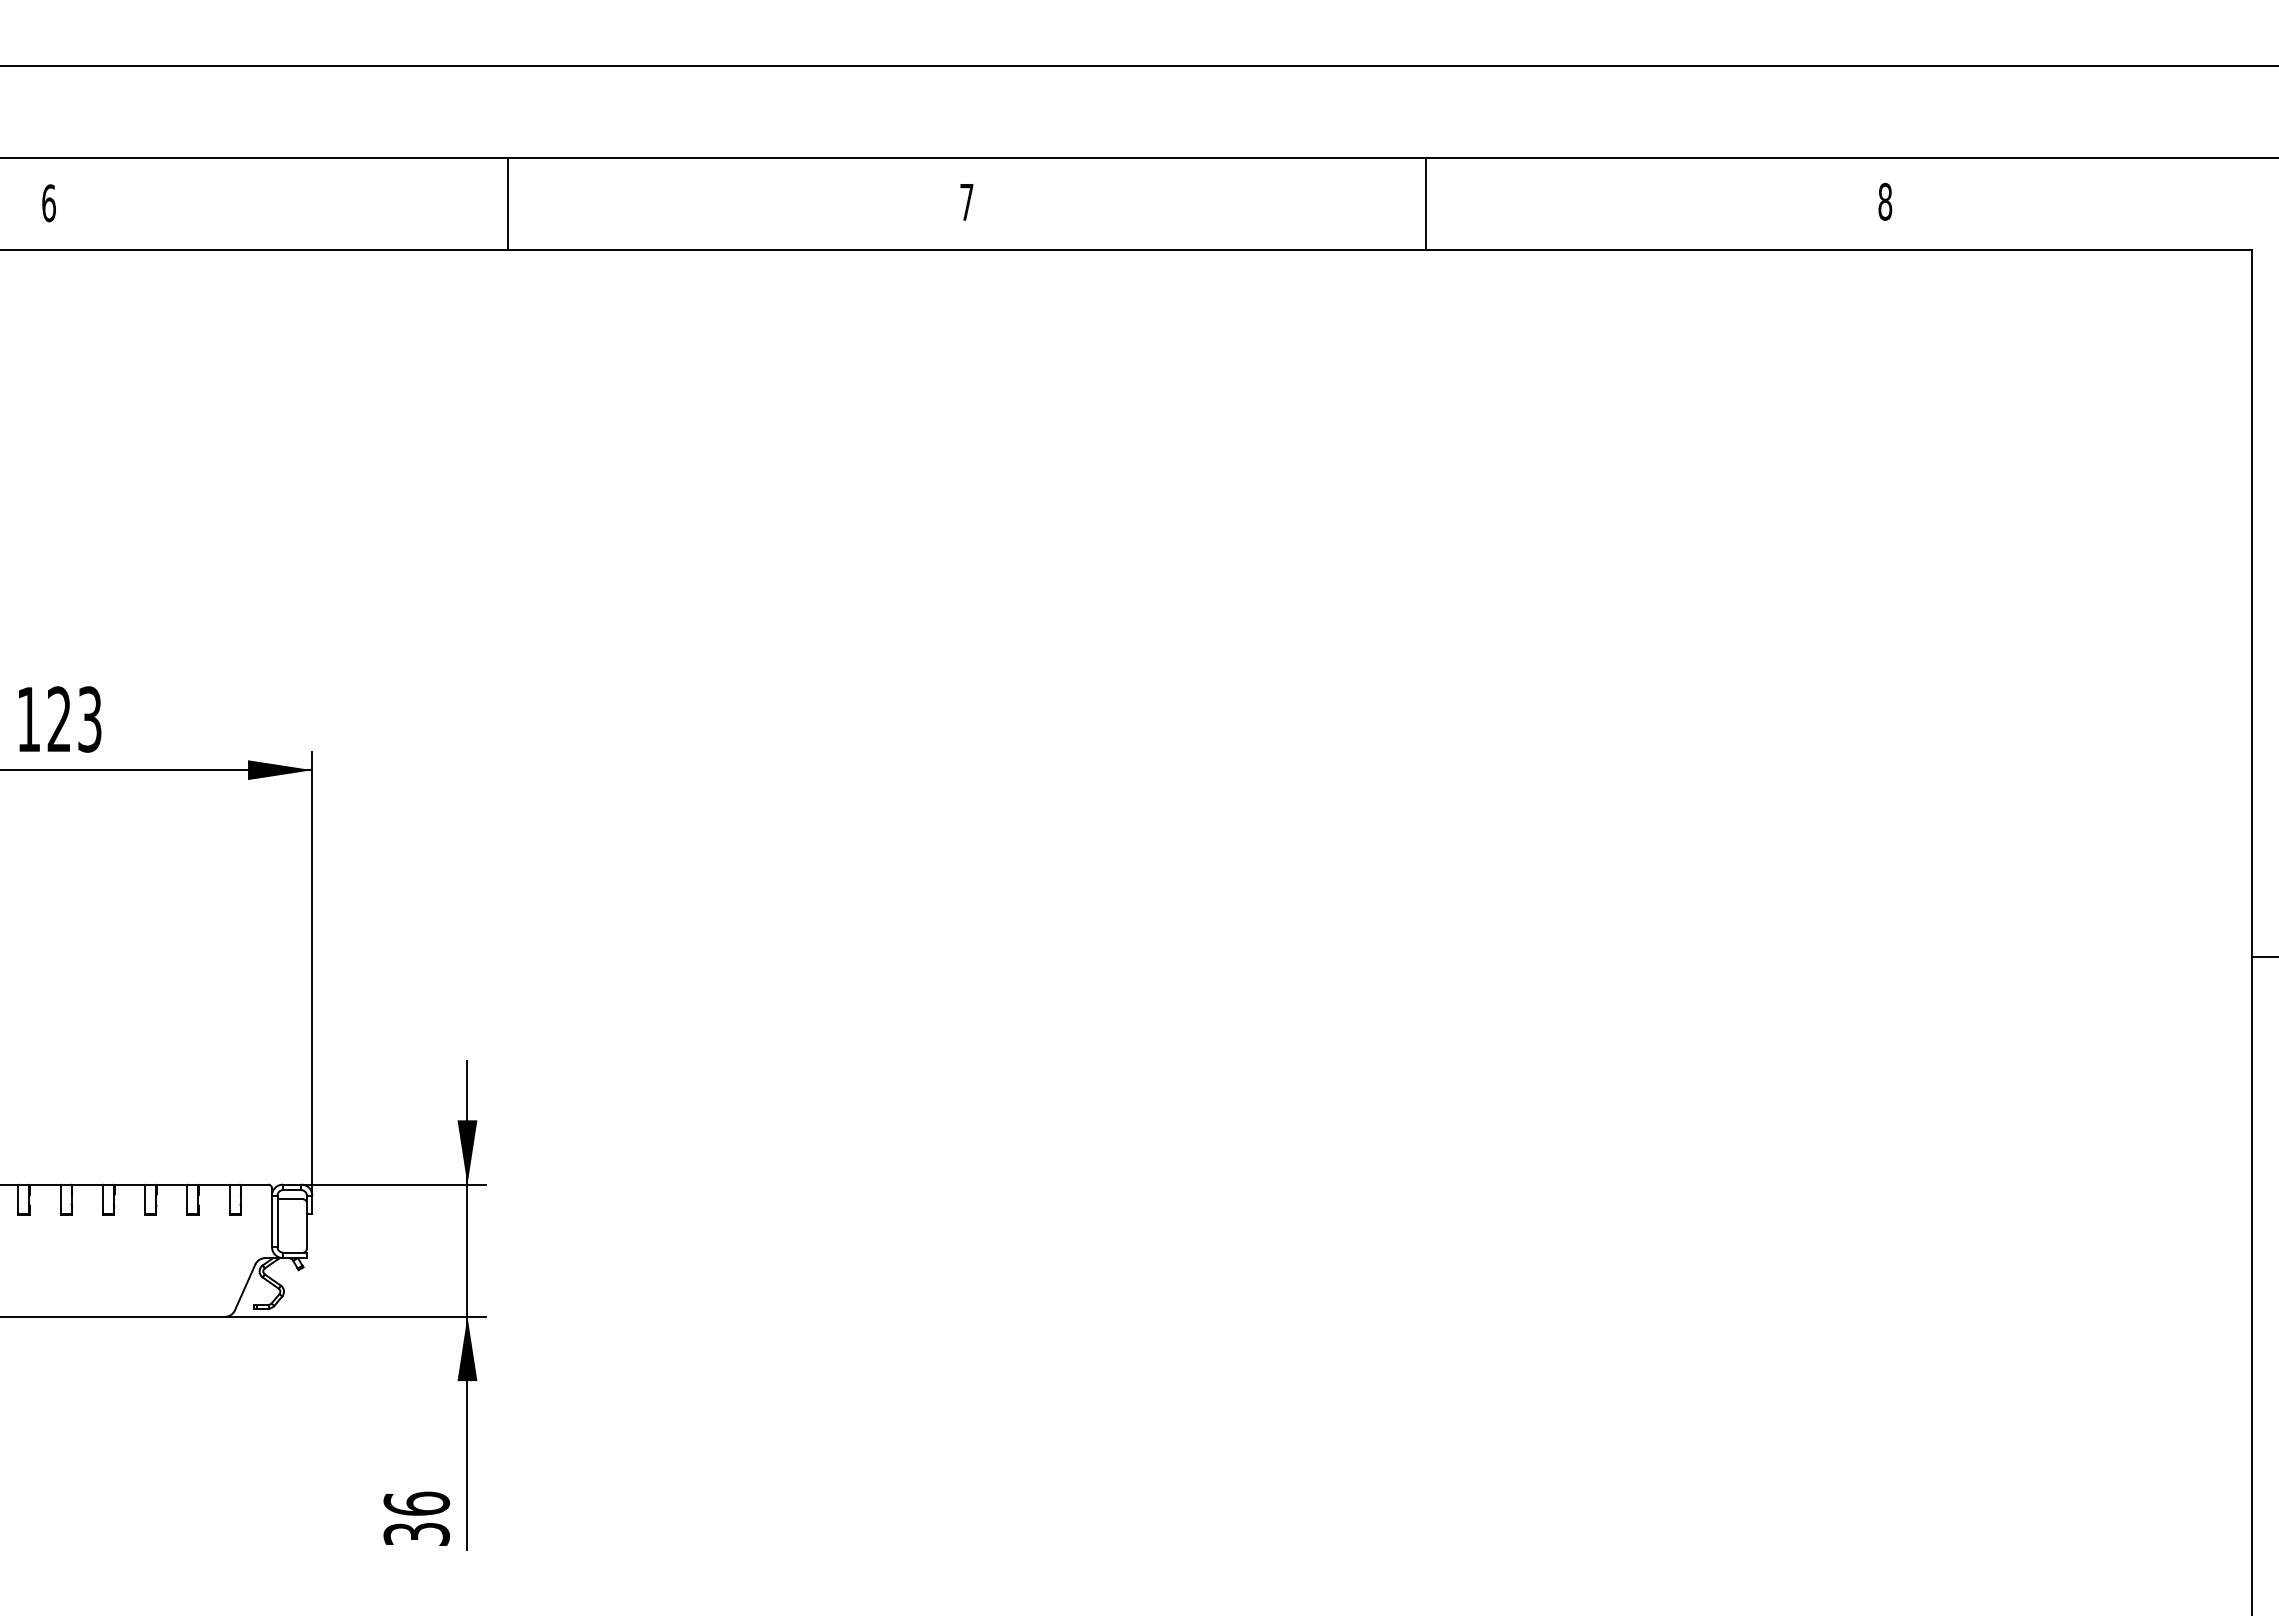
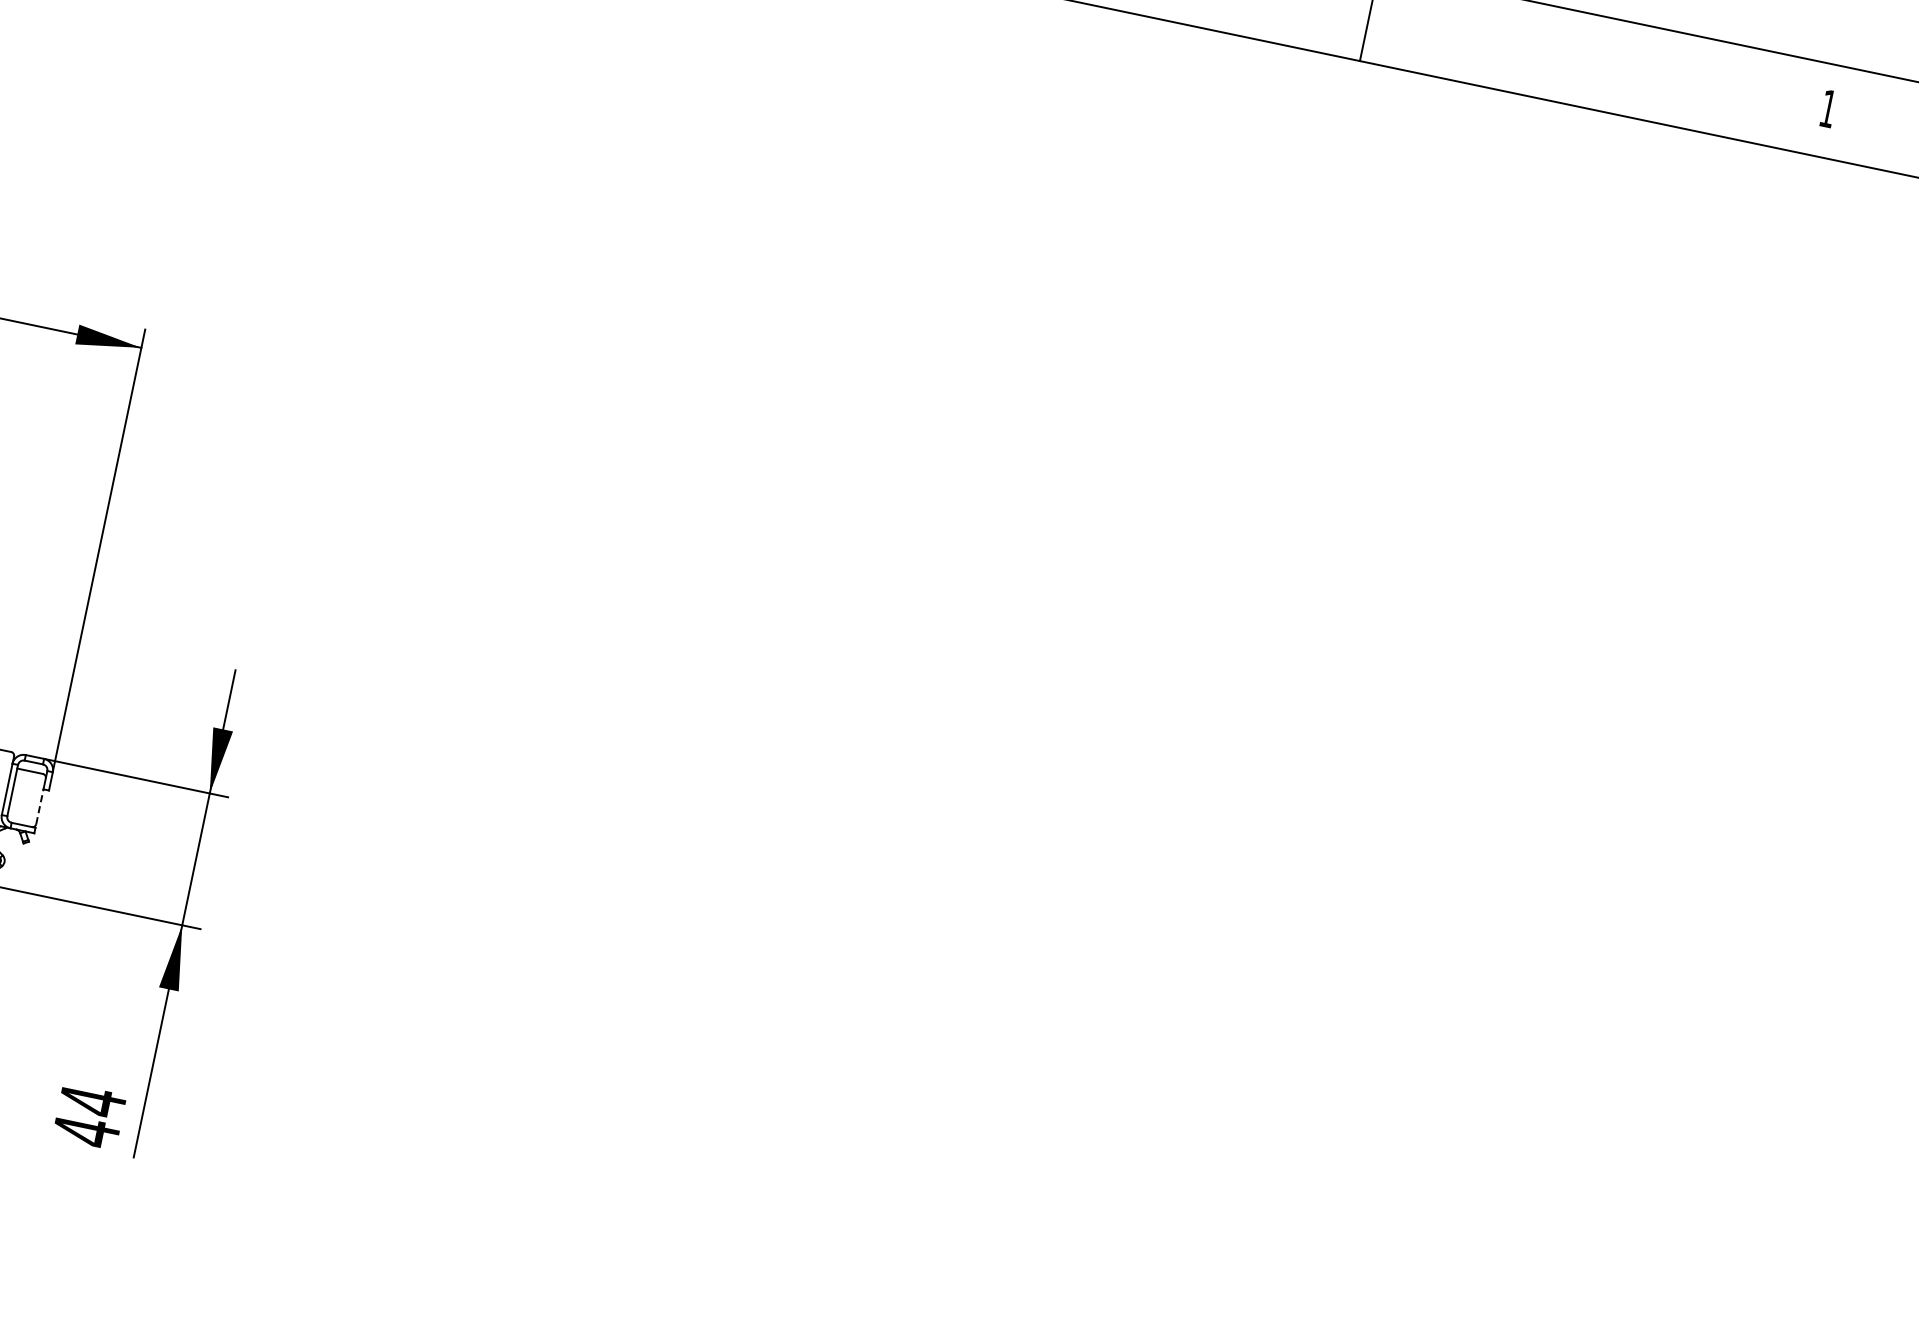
text: (1885, 201) -> (1828, 108), 8 -> 1
line: (306, 1230) -> (39, 805), solid -> dashed
text: (416, 1519) -> (89, 1116), 36 -> 44

